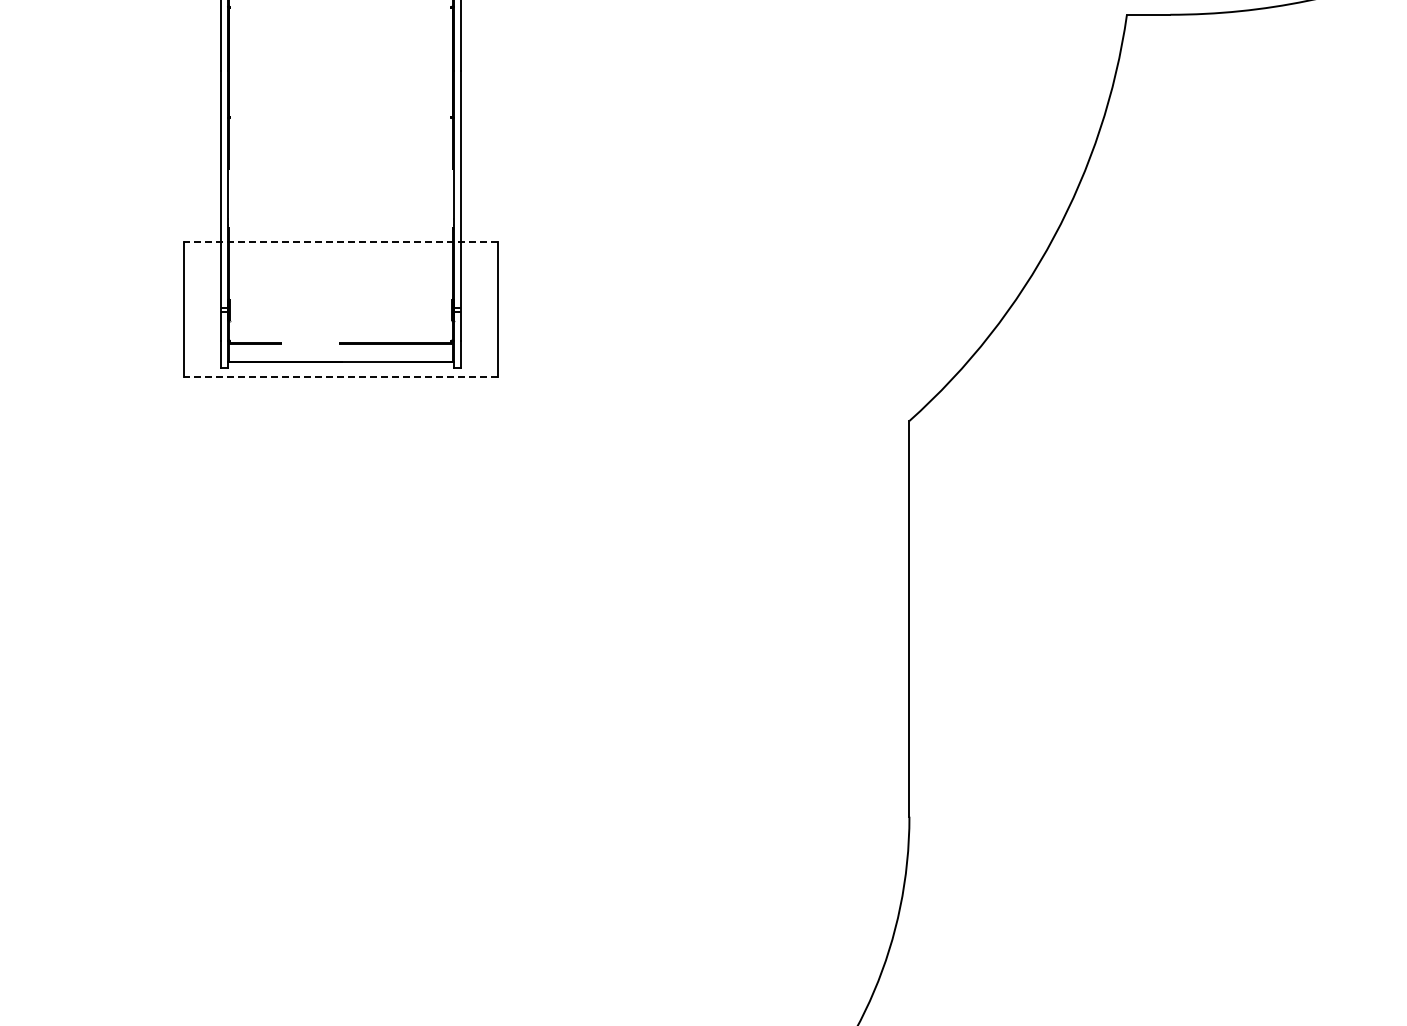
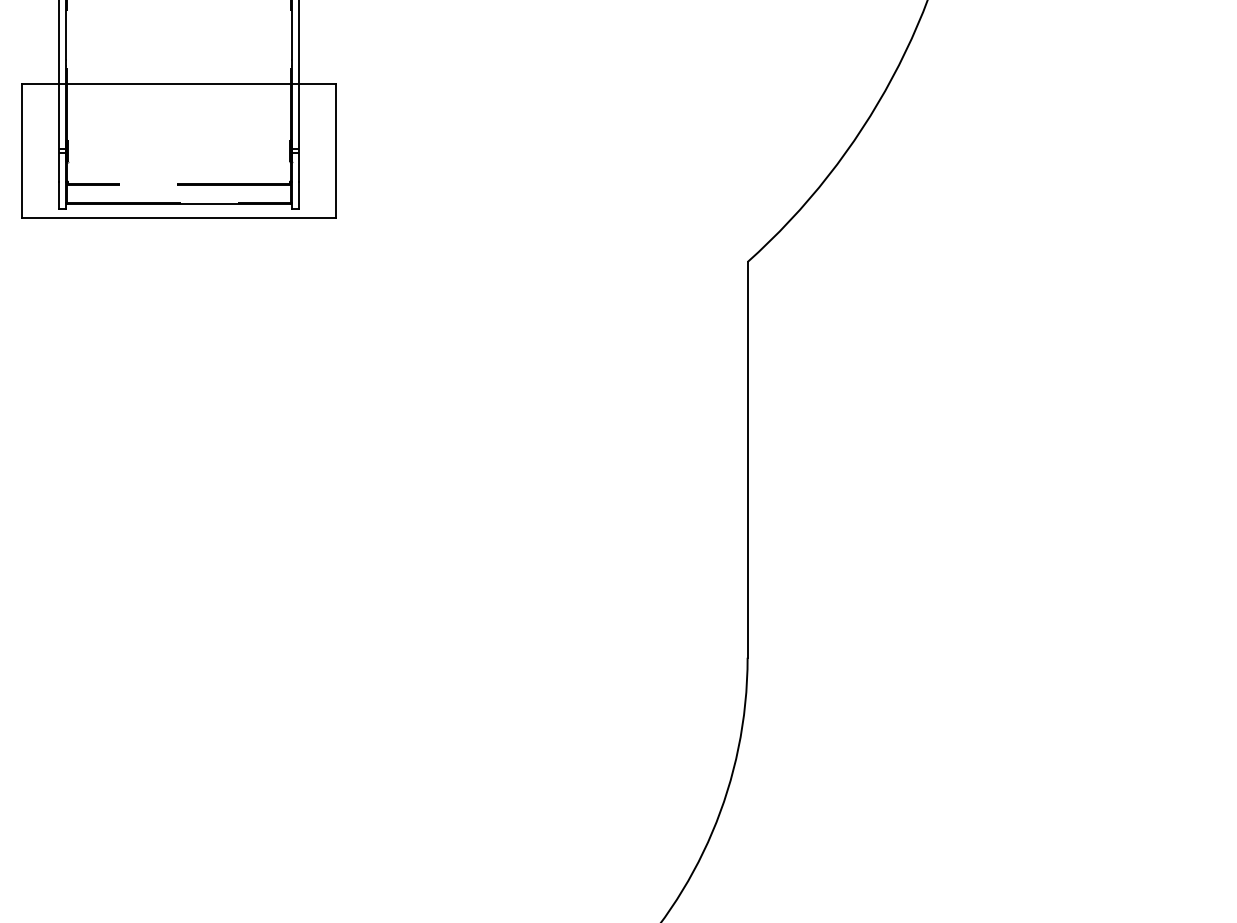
line: (340, 242) -> (178, 83), dashed -> solid
line: (340, 377) -> (178, 218), dashed -> solid

